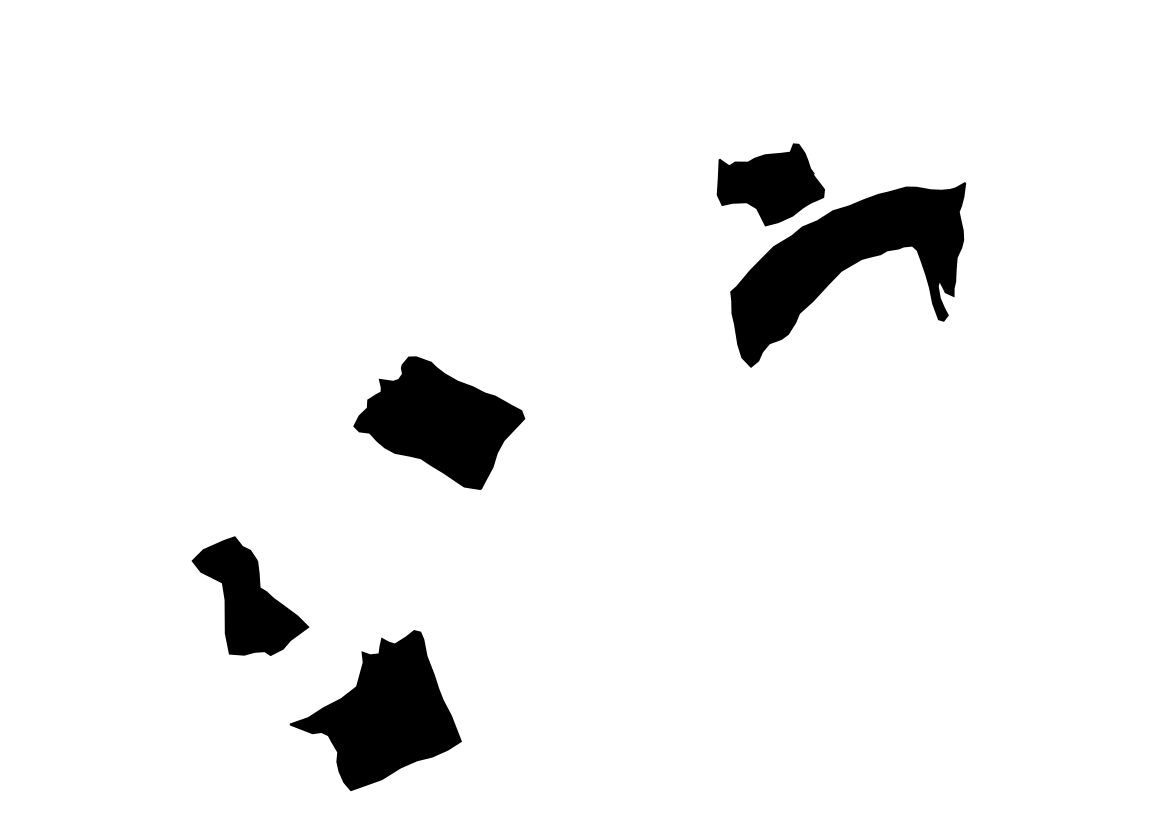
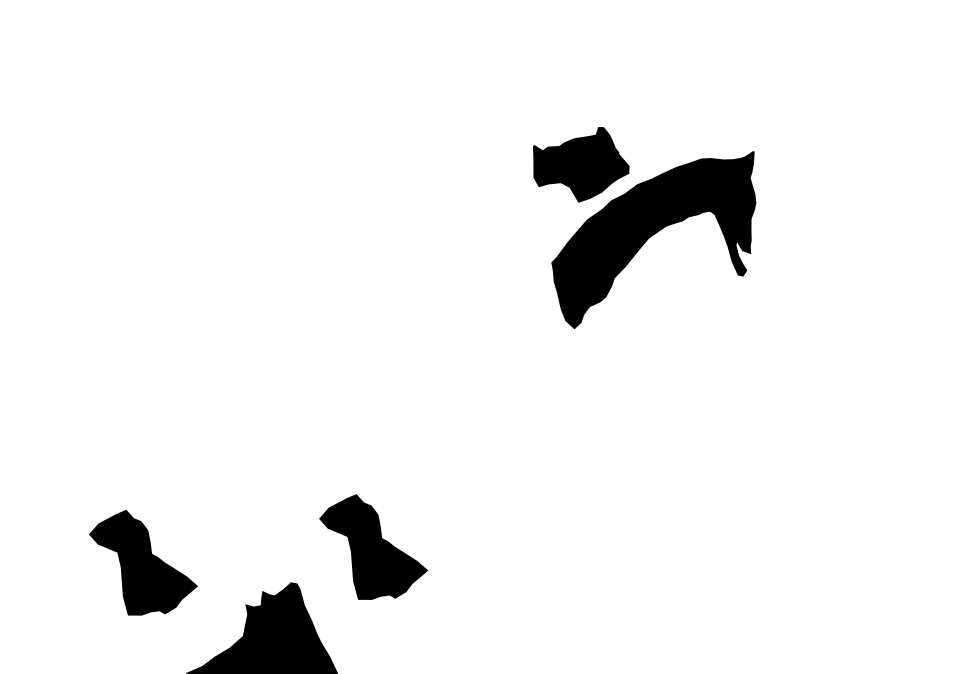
part: (439, 422) -> (301, 396), removed
part: (509, 595) -> (373, 545), added

